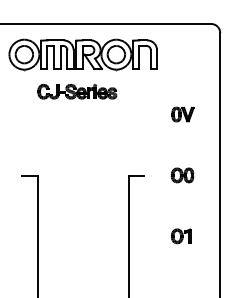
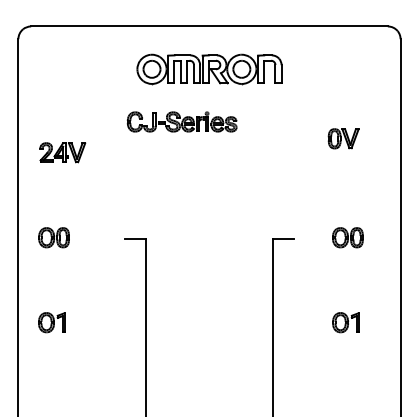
part: (83, 54) -> (209, 69), size x0.7
part: (76, 91) -> (181, 121), moved
part: (182, 114) -> (343, 138), moved

